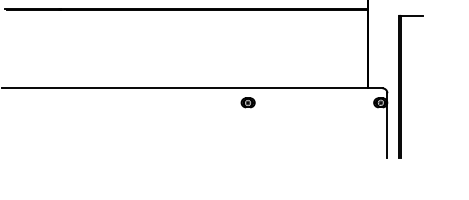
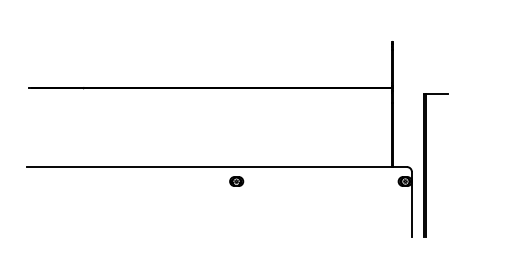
part: (248, 102) -> (236, 181), moved

